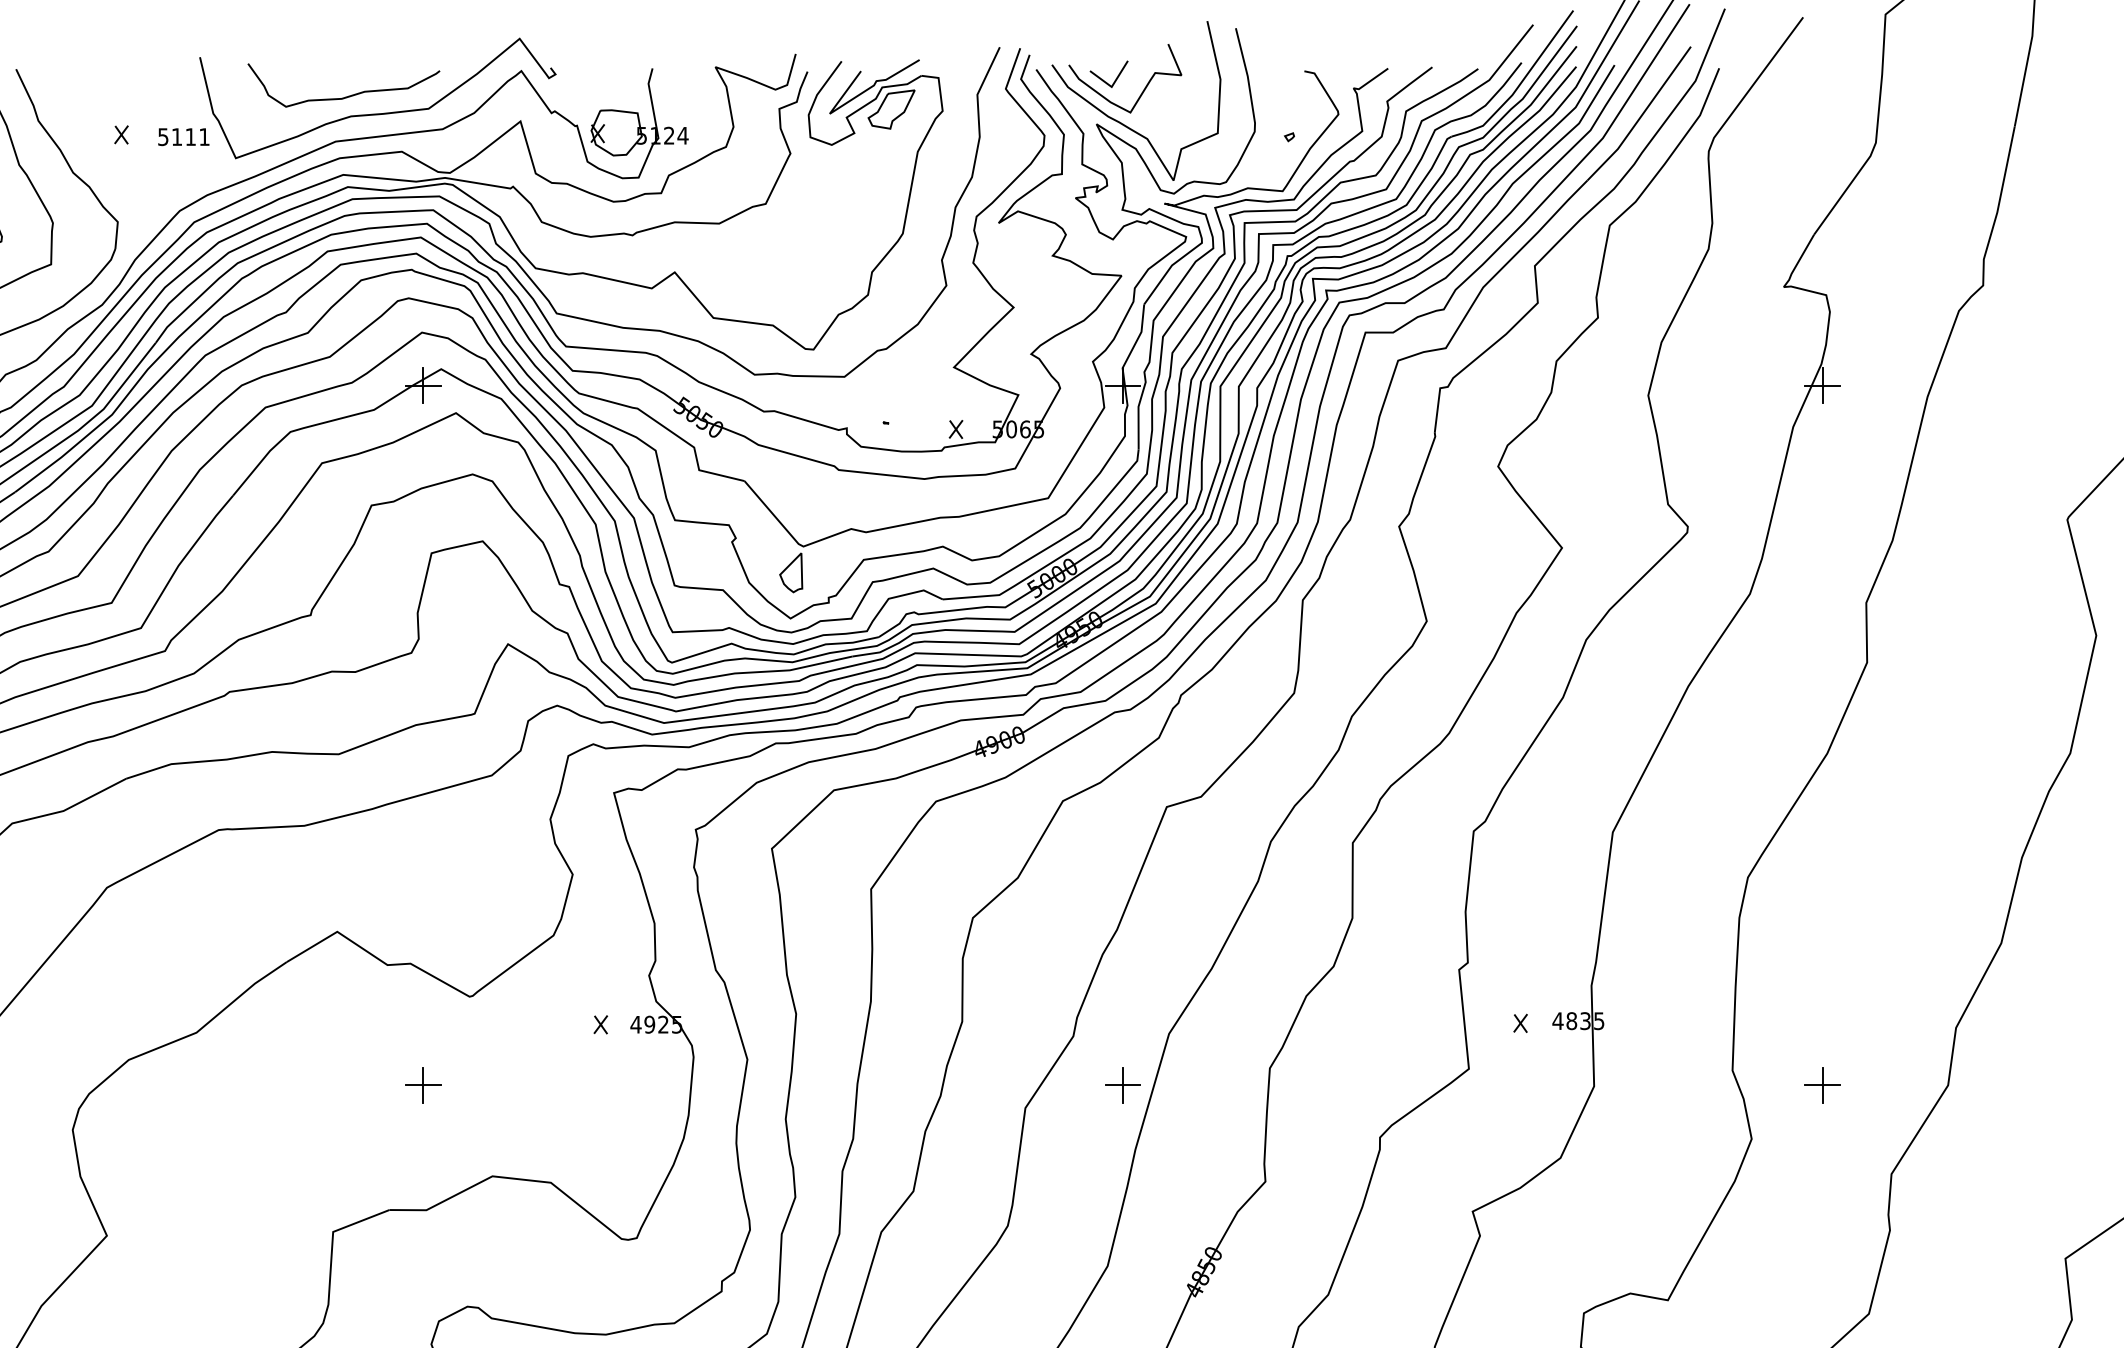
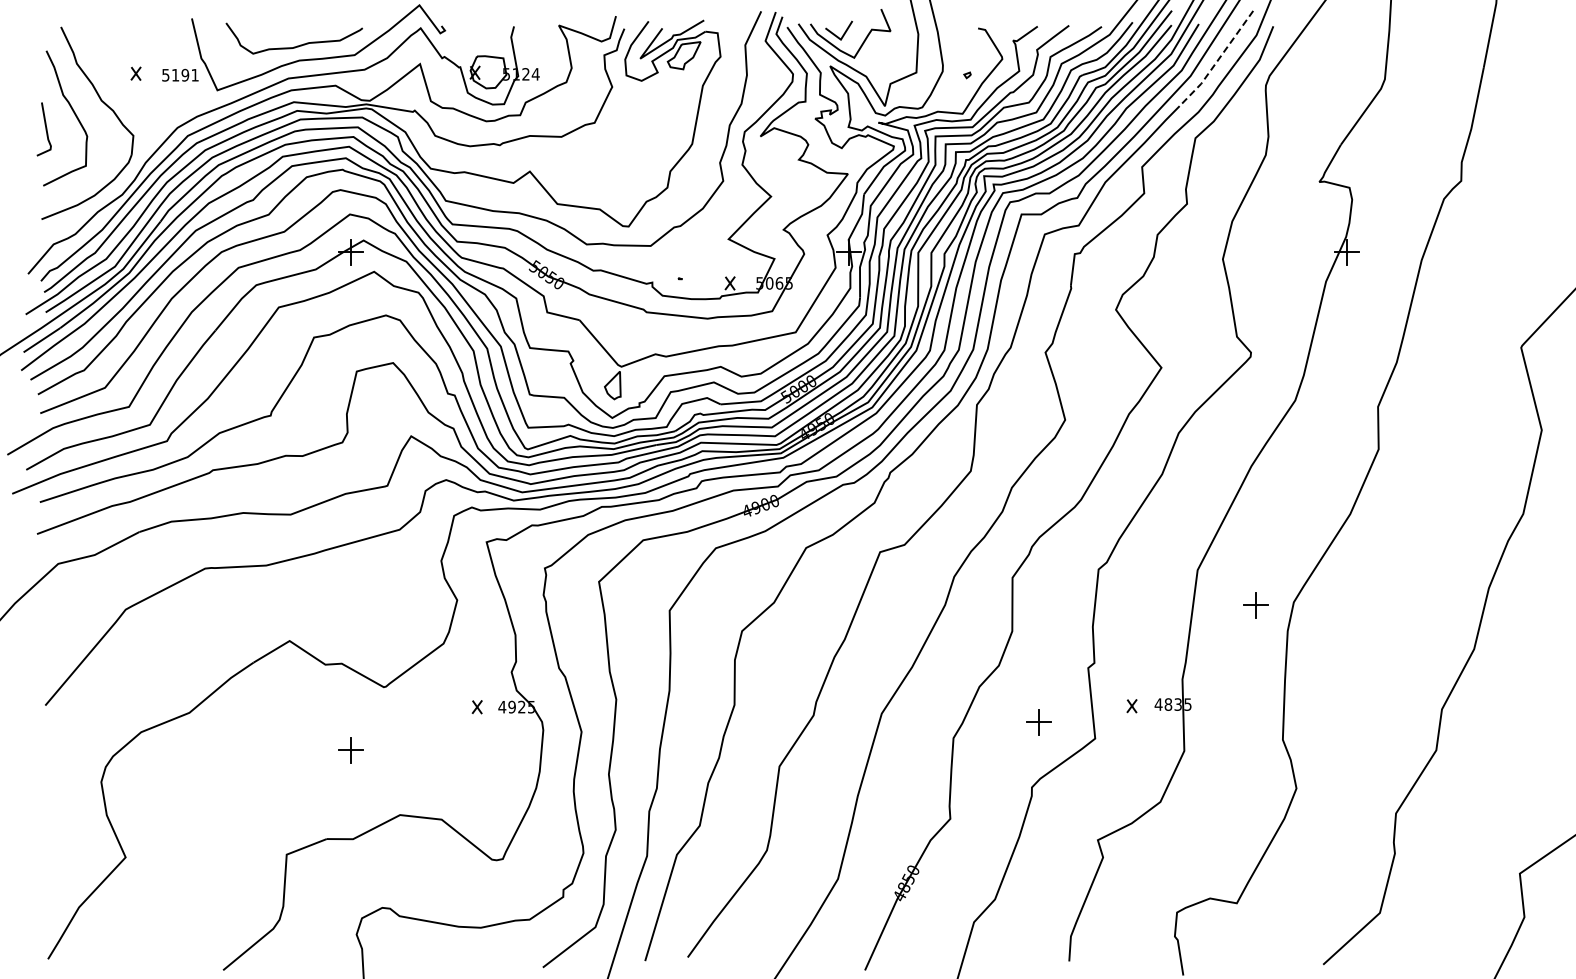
line: (1640, 117) -> (1217, 61), solid -> dashed
text: (190, 135) -> (185, 74), 5111 -> 5191
part: (1122, 1085) -> (1038, 722), moved
part: (1821, 1085) -> (1255, 605), moved

